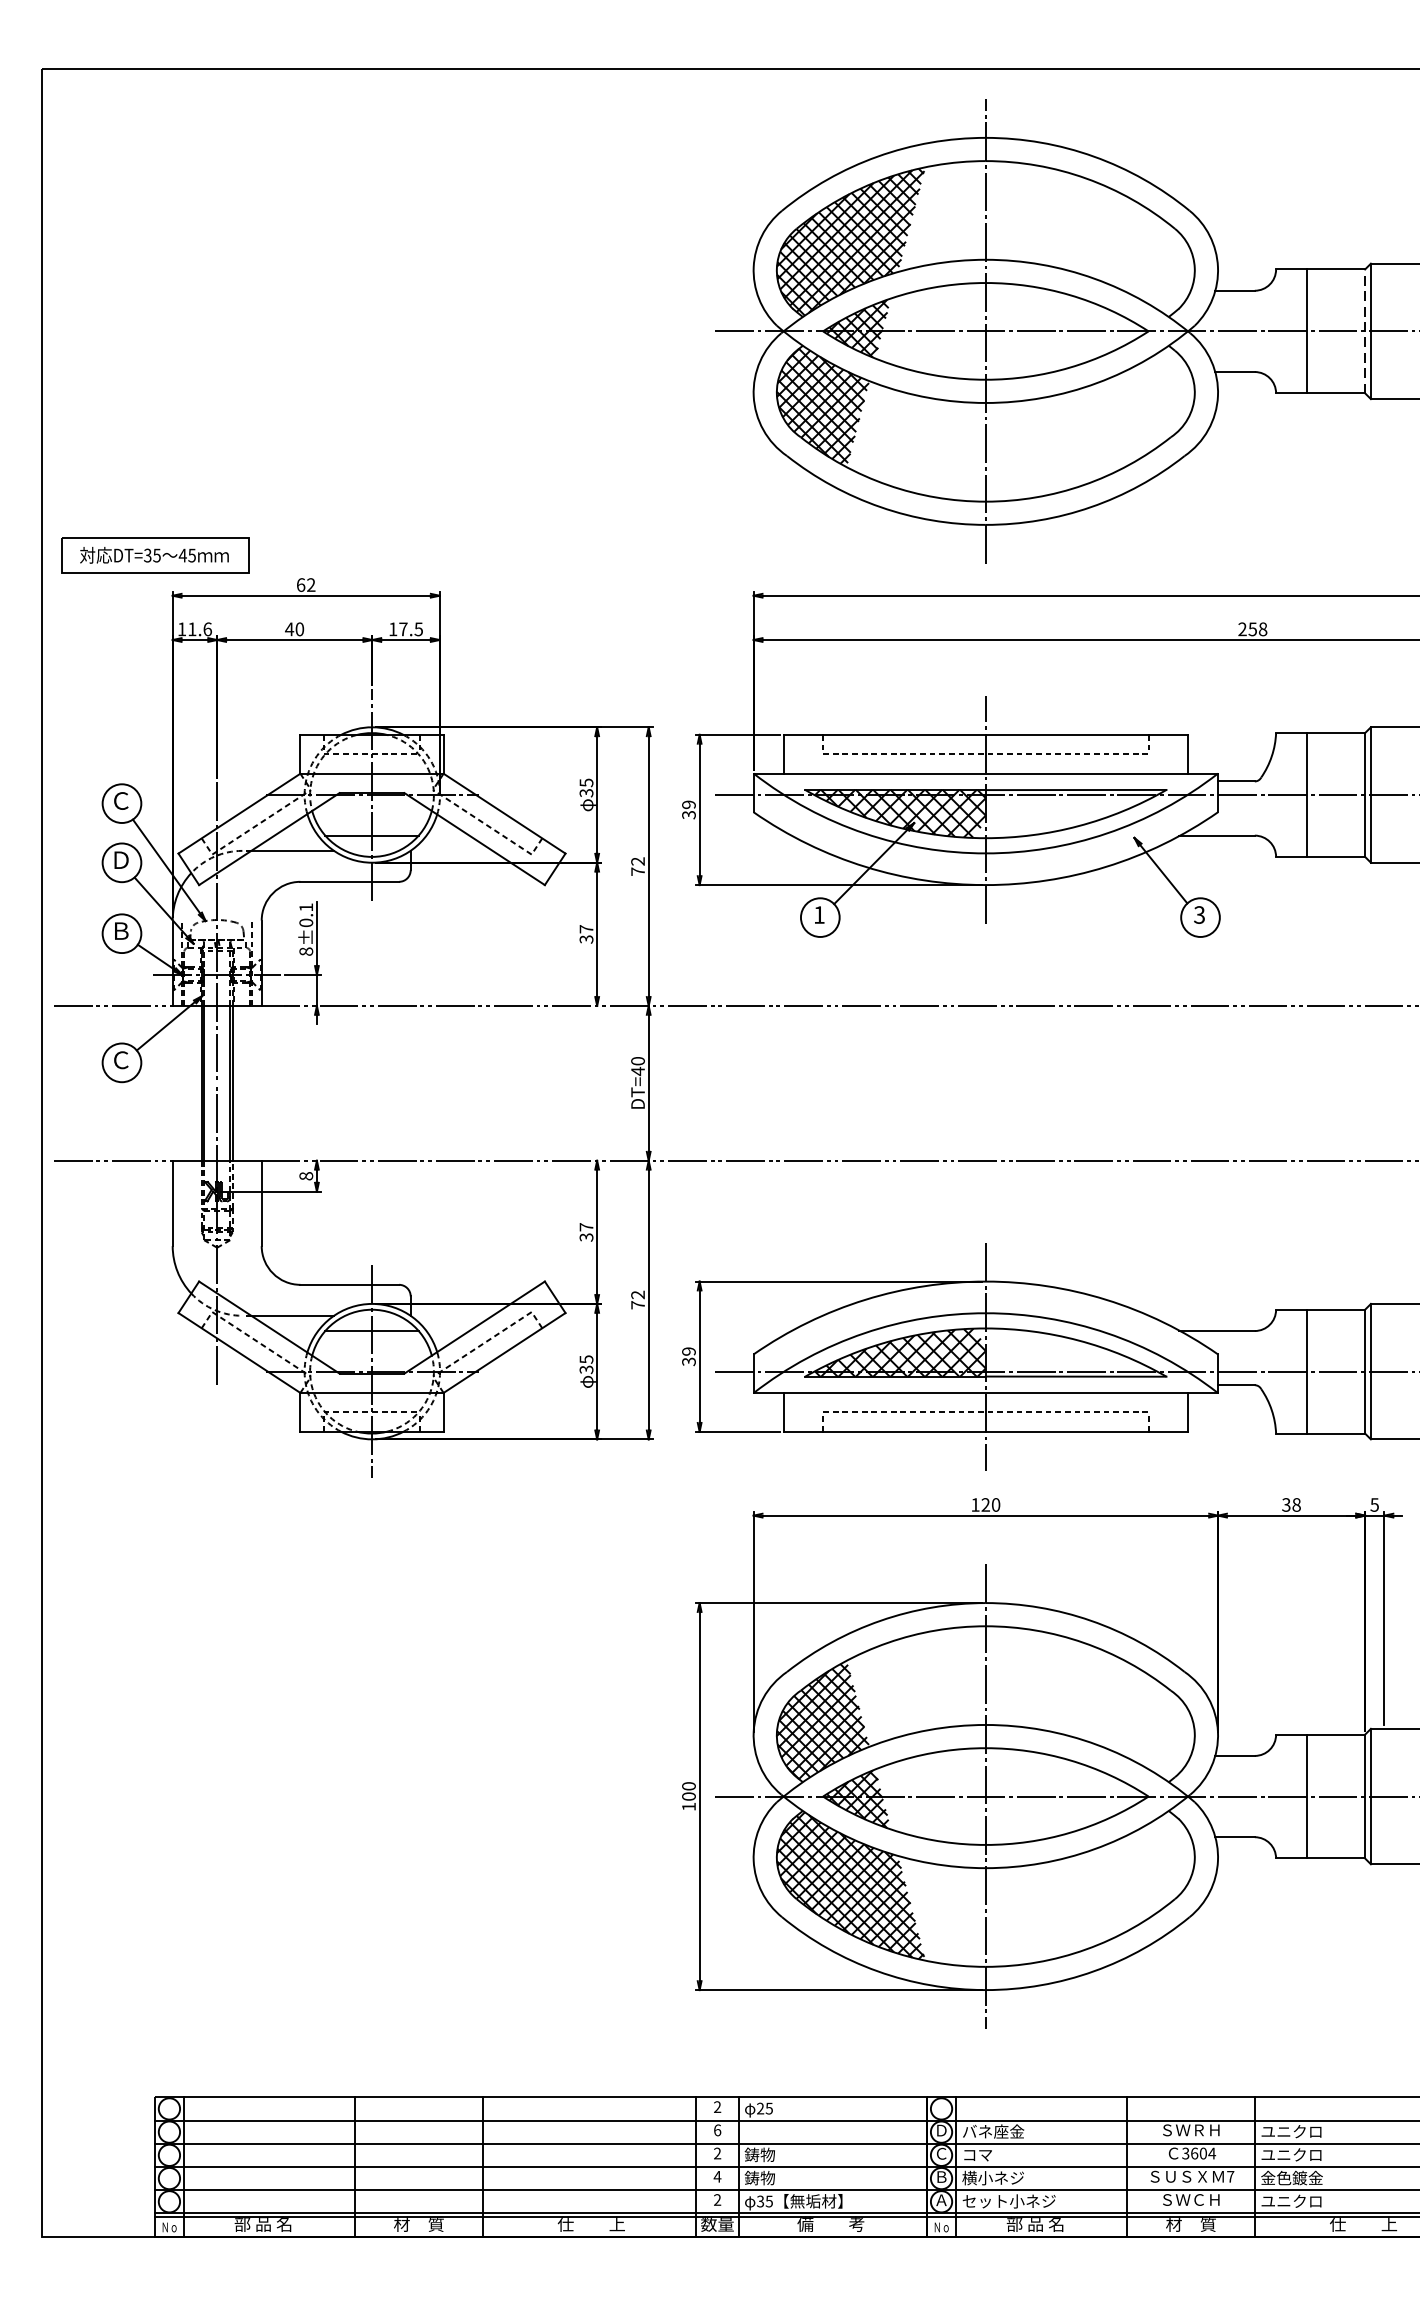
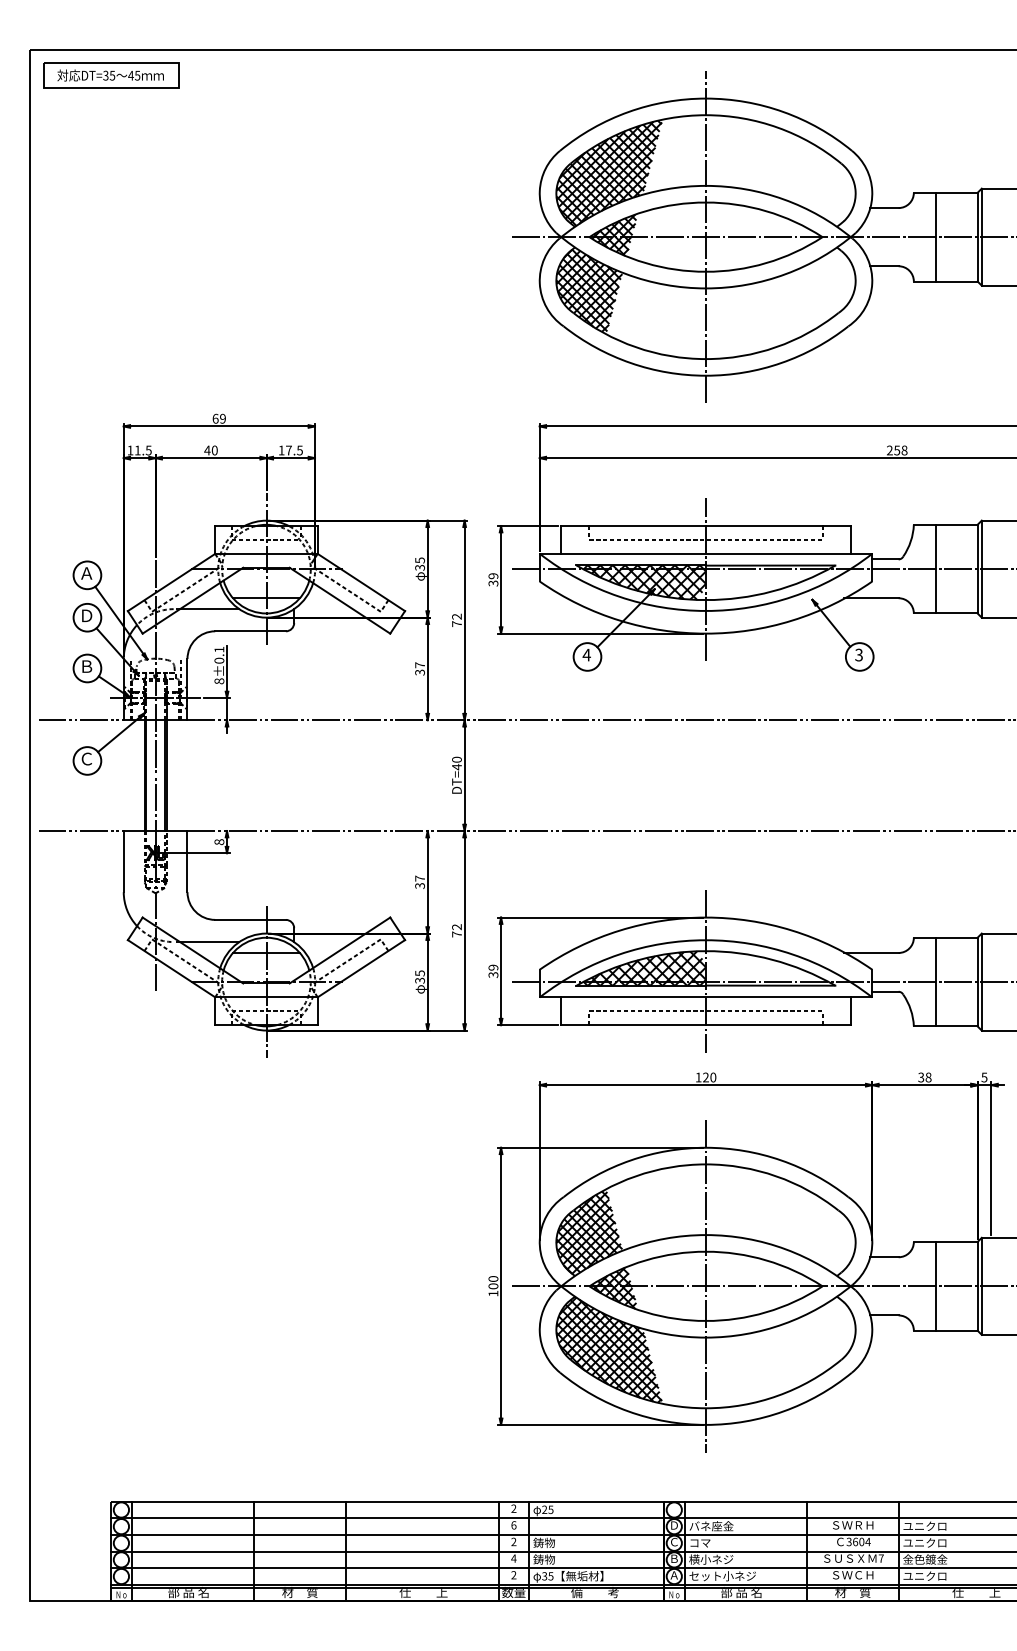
line: (1364, 330) -> (977, 236), dashed -> solid
part: (155, 555) -> (111, 75), moved
text: (310, 584) -> (222, 418), 62 -> 69
text: (207, 629) -> (148, 450), 11.6 -> 11.5
text: (120, 801) -> (86, 573), Ｃ -> Ａ
text: (818, 914) -> (586, 654), 1 -> 4

